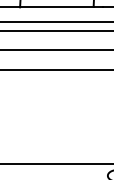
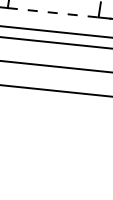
line: (56, 7) -> (52, 12), solid -> dashed

